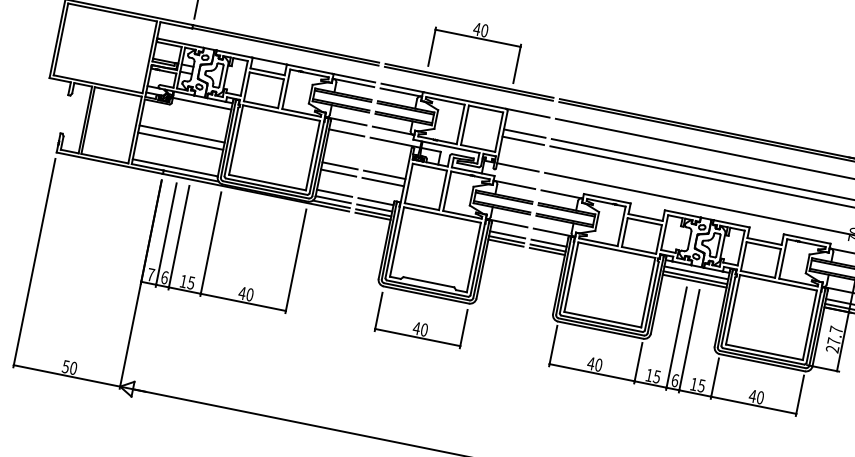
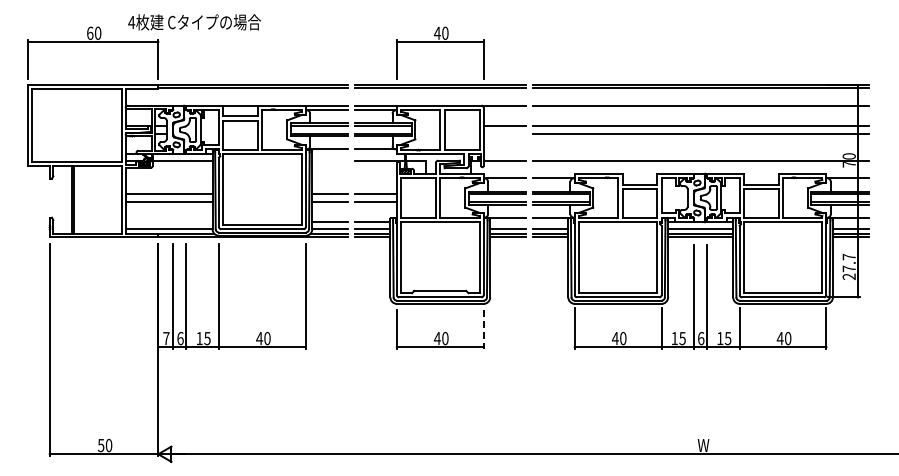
line: (347, 132) -> (330, 160), removed
line: (522, 140) -> (504, 133), removed
line: (463, 328) -> (483, 329), solid -> dashed

